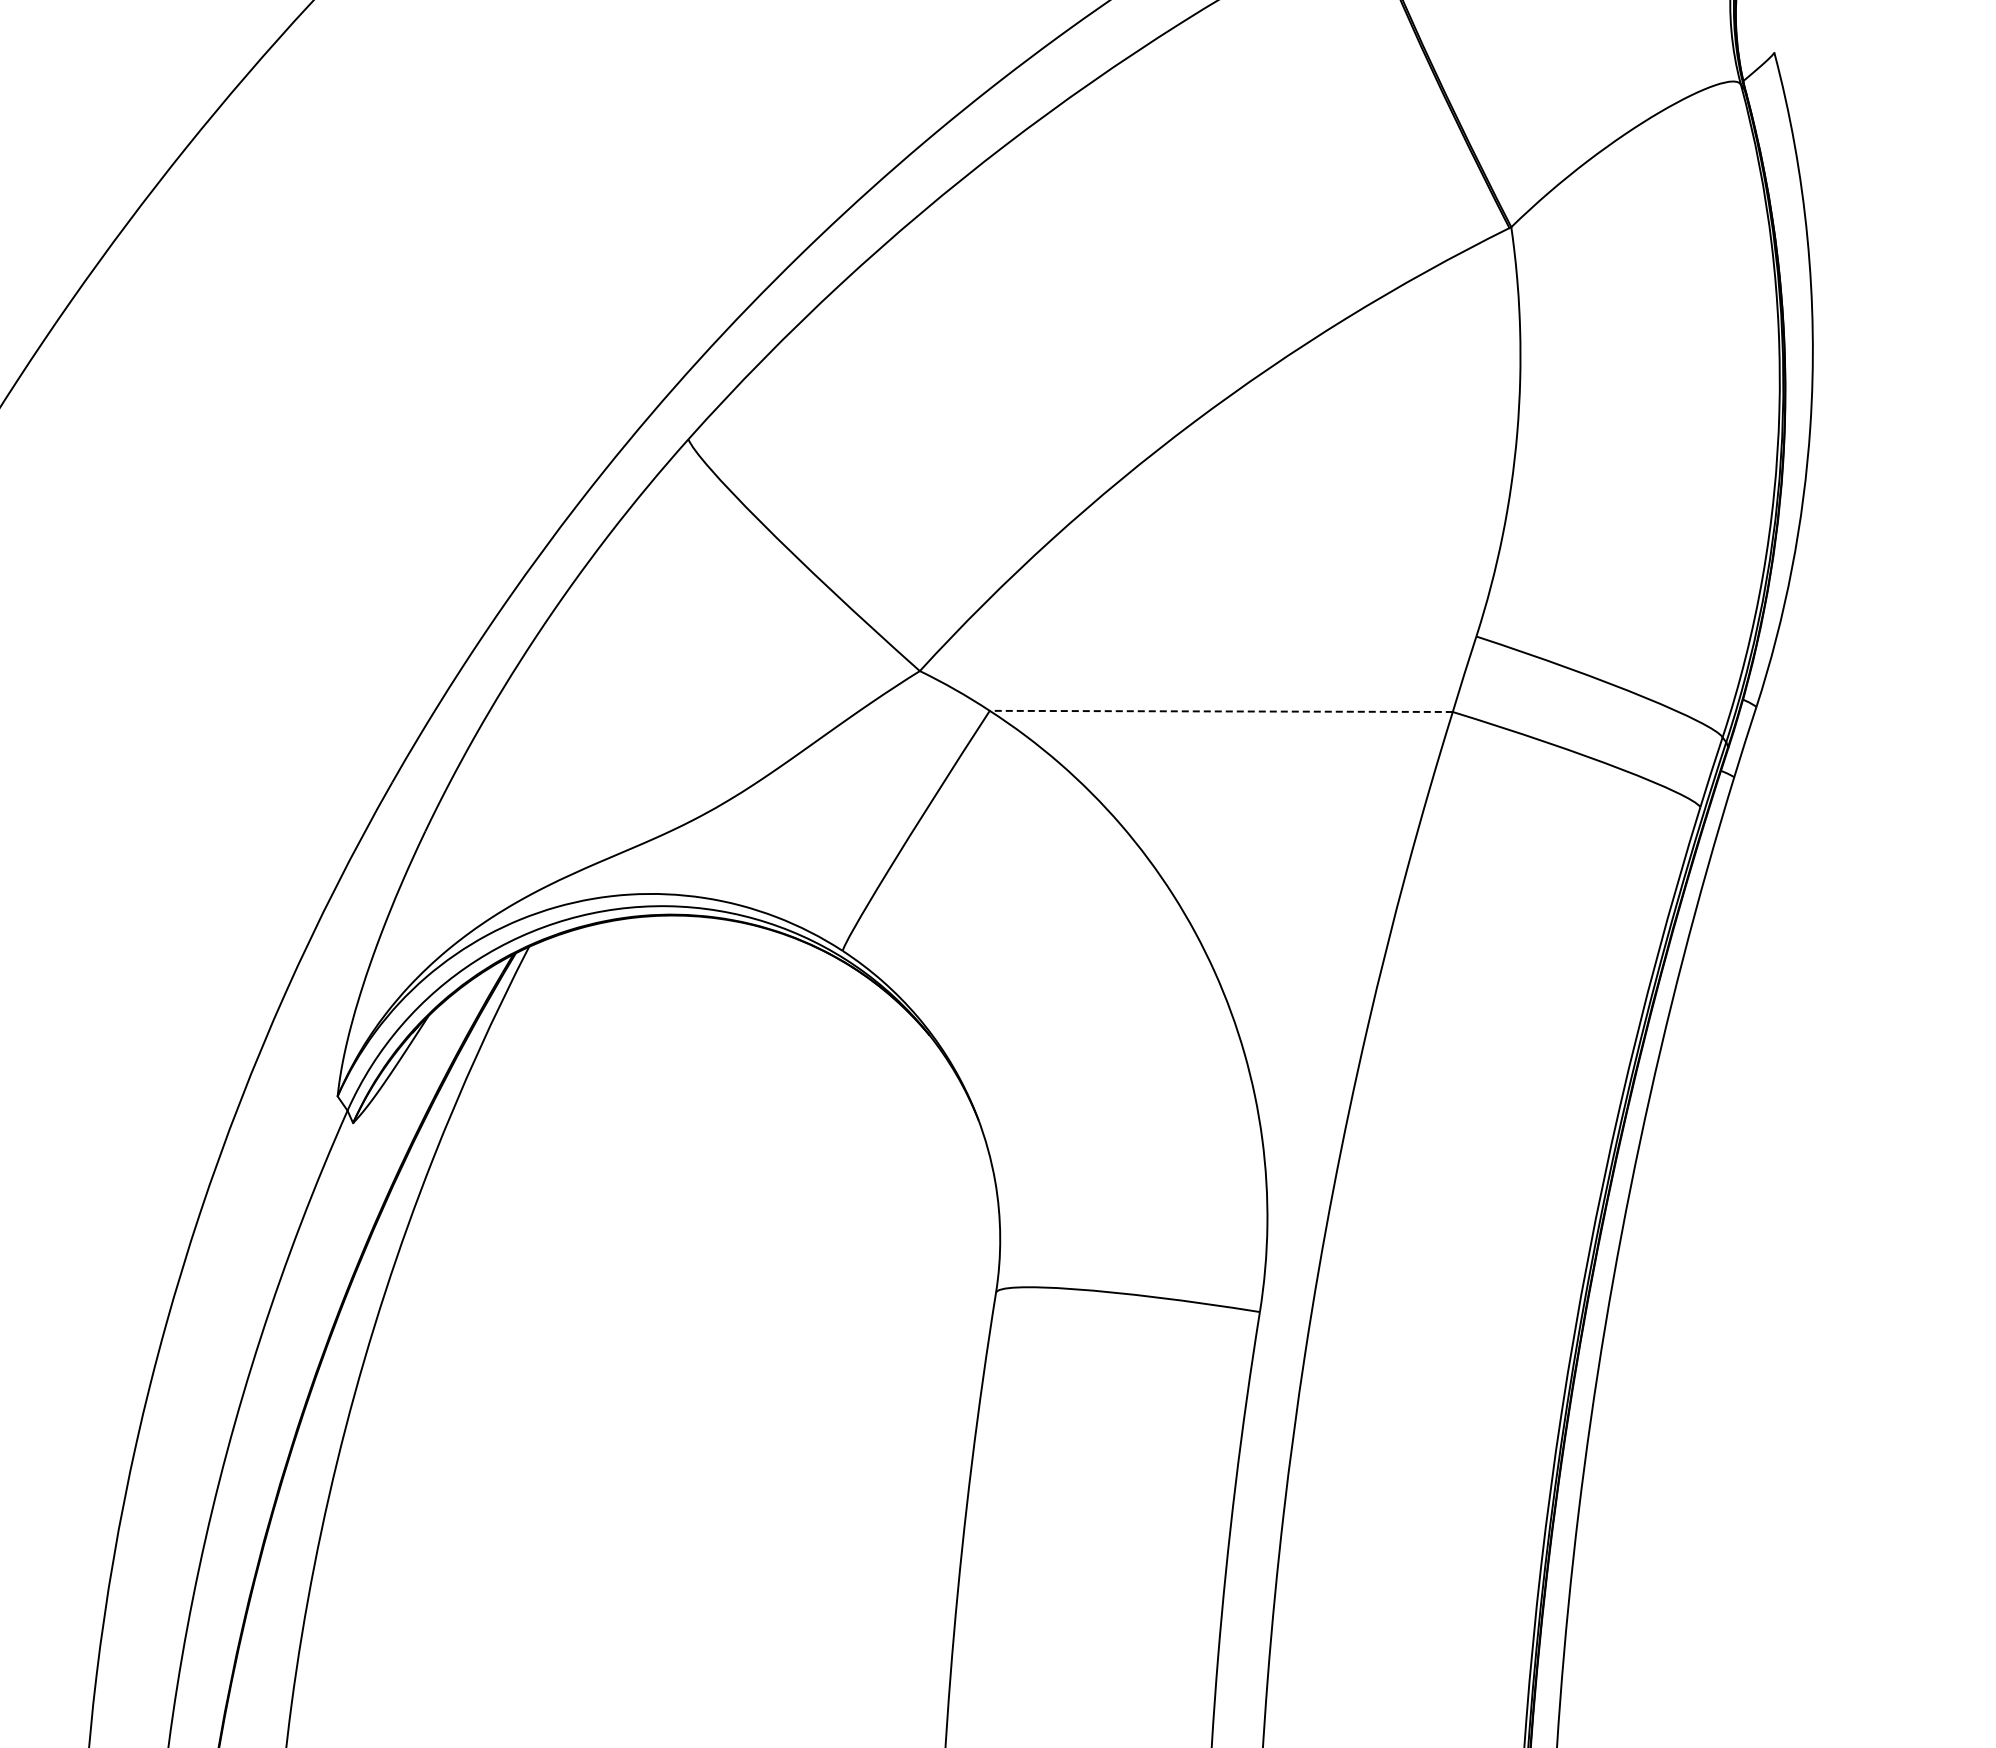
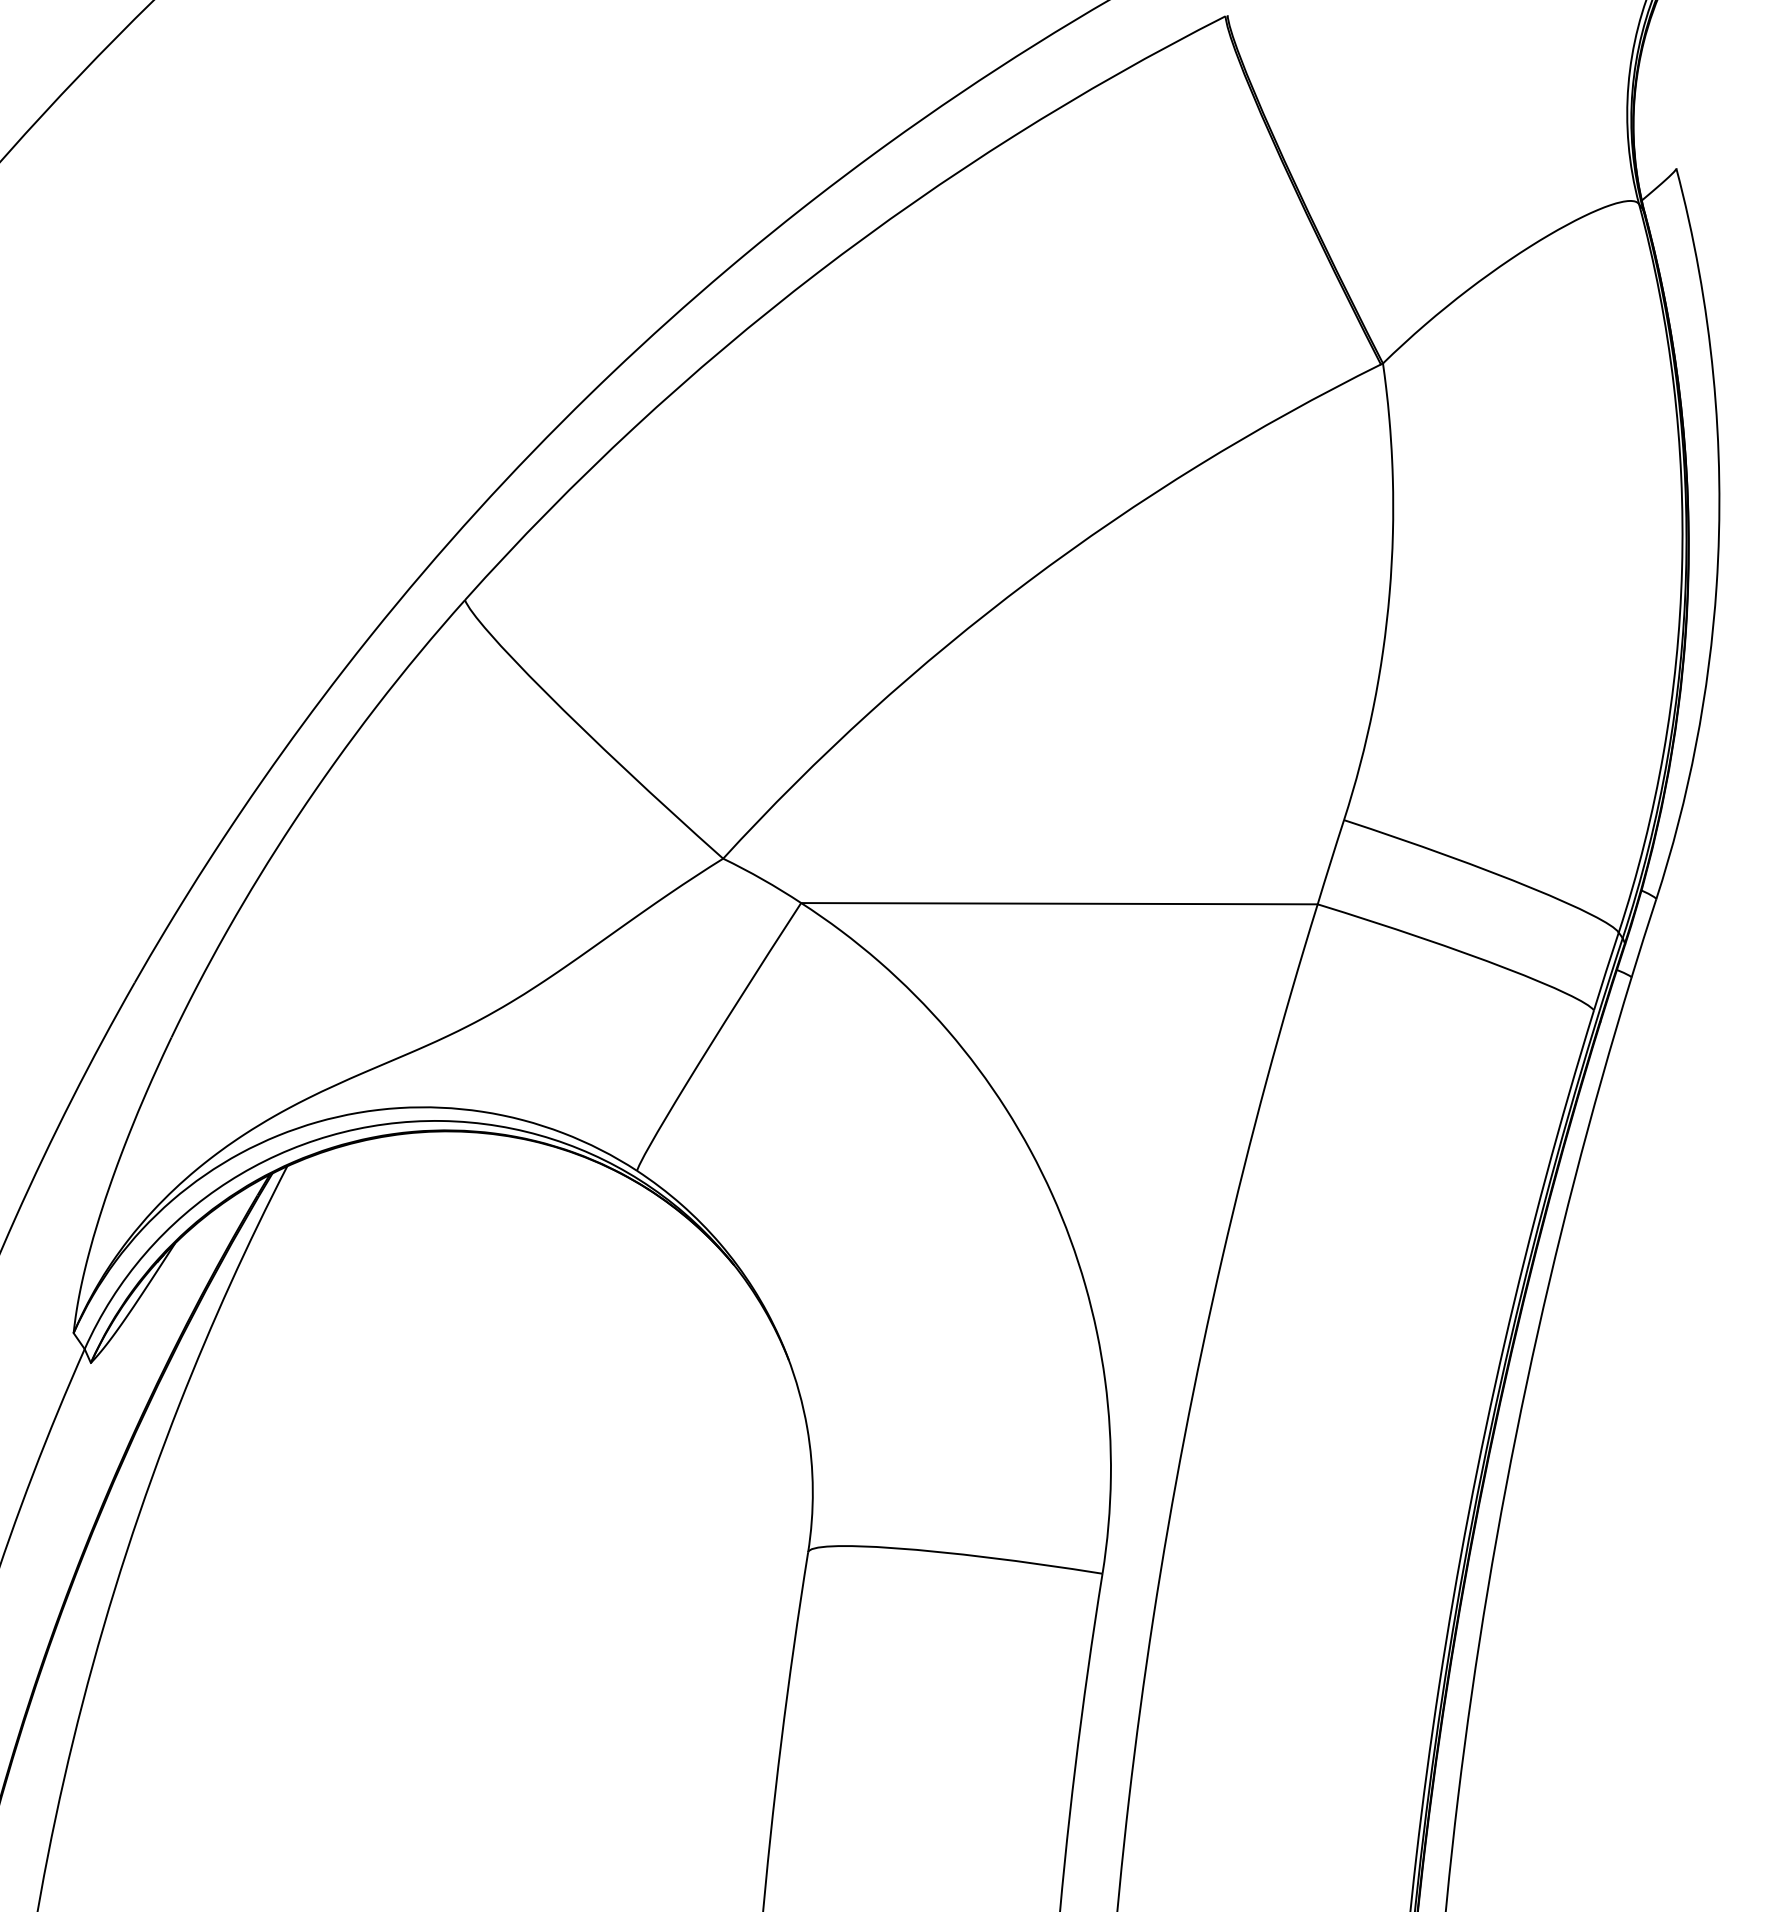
line: (1221, 711) -> (1059, 903), dashed -> solid

